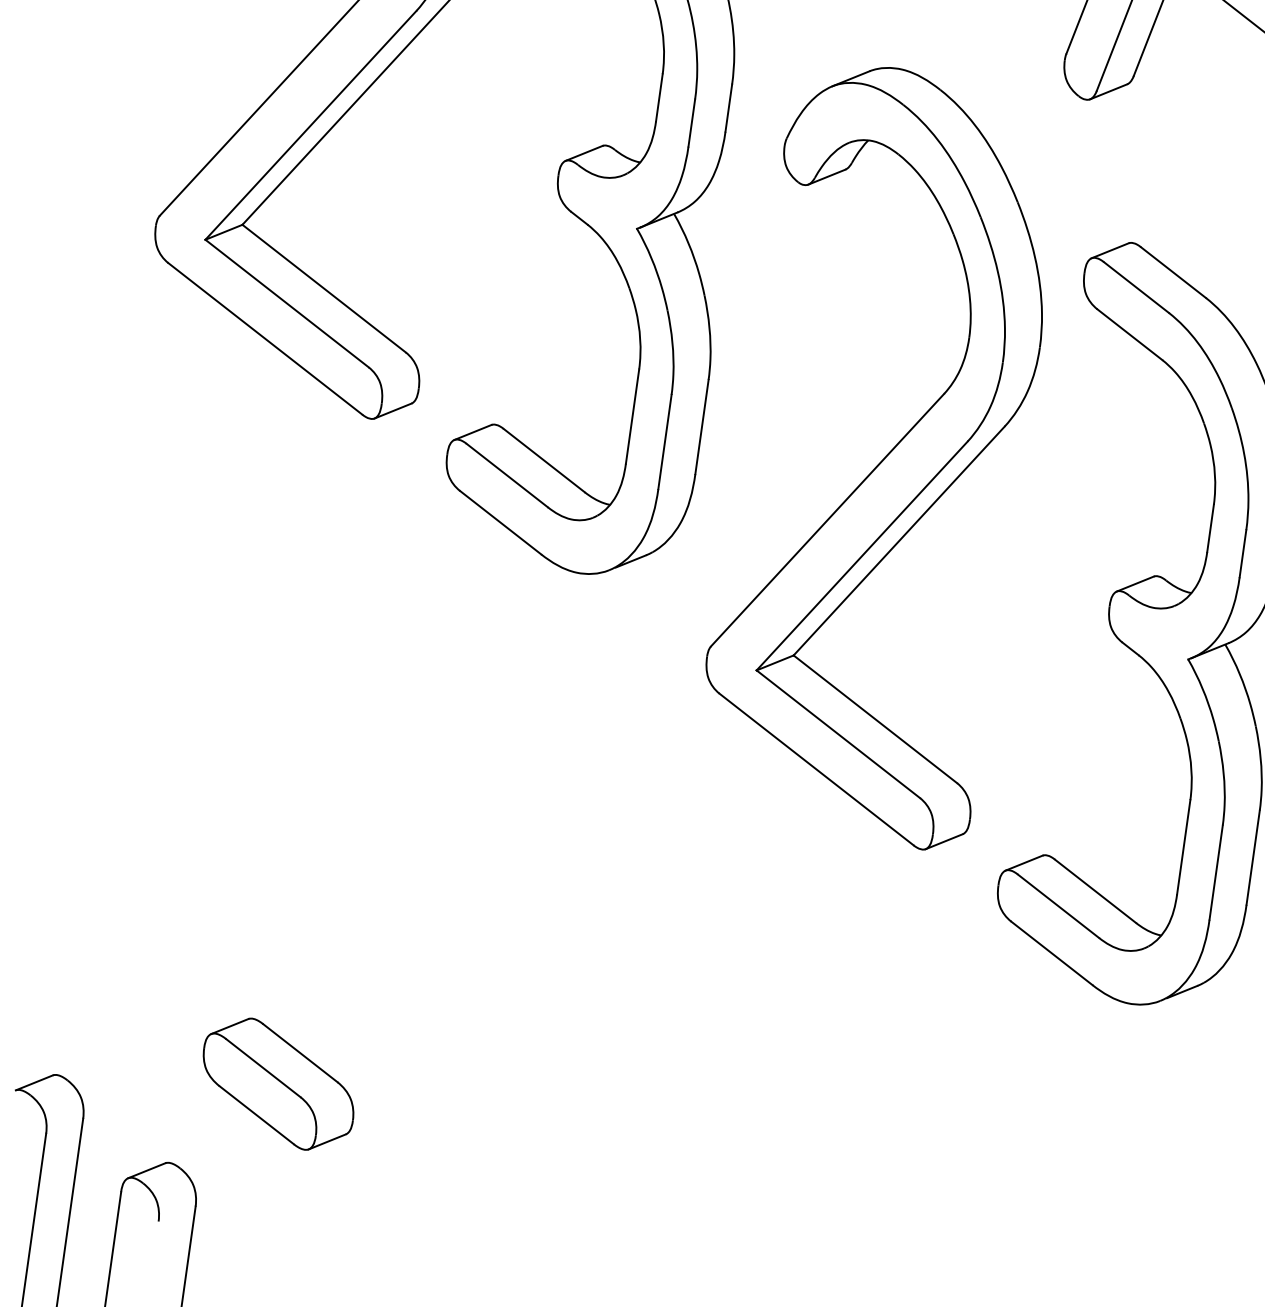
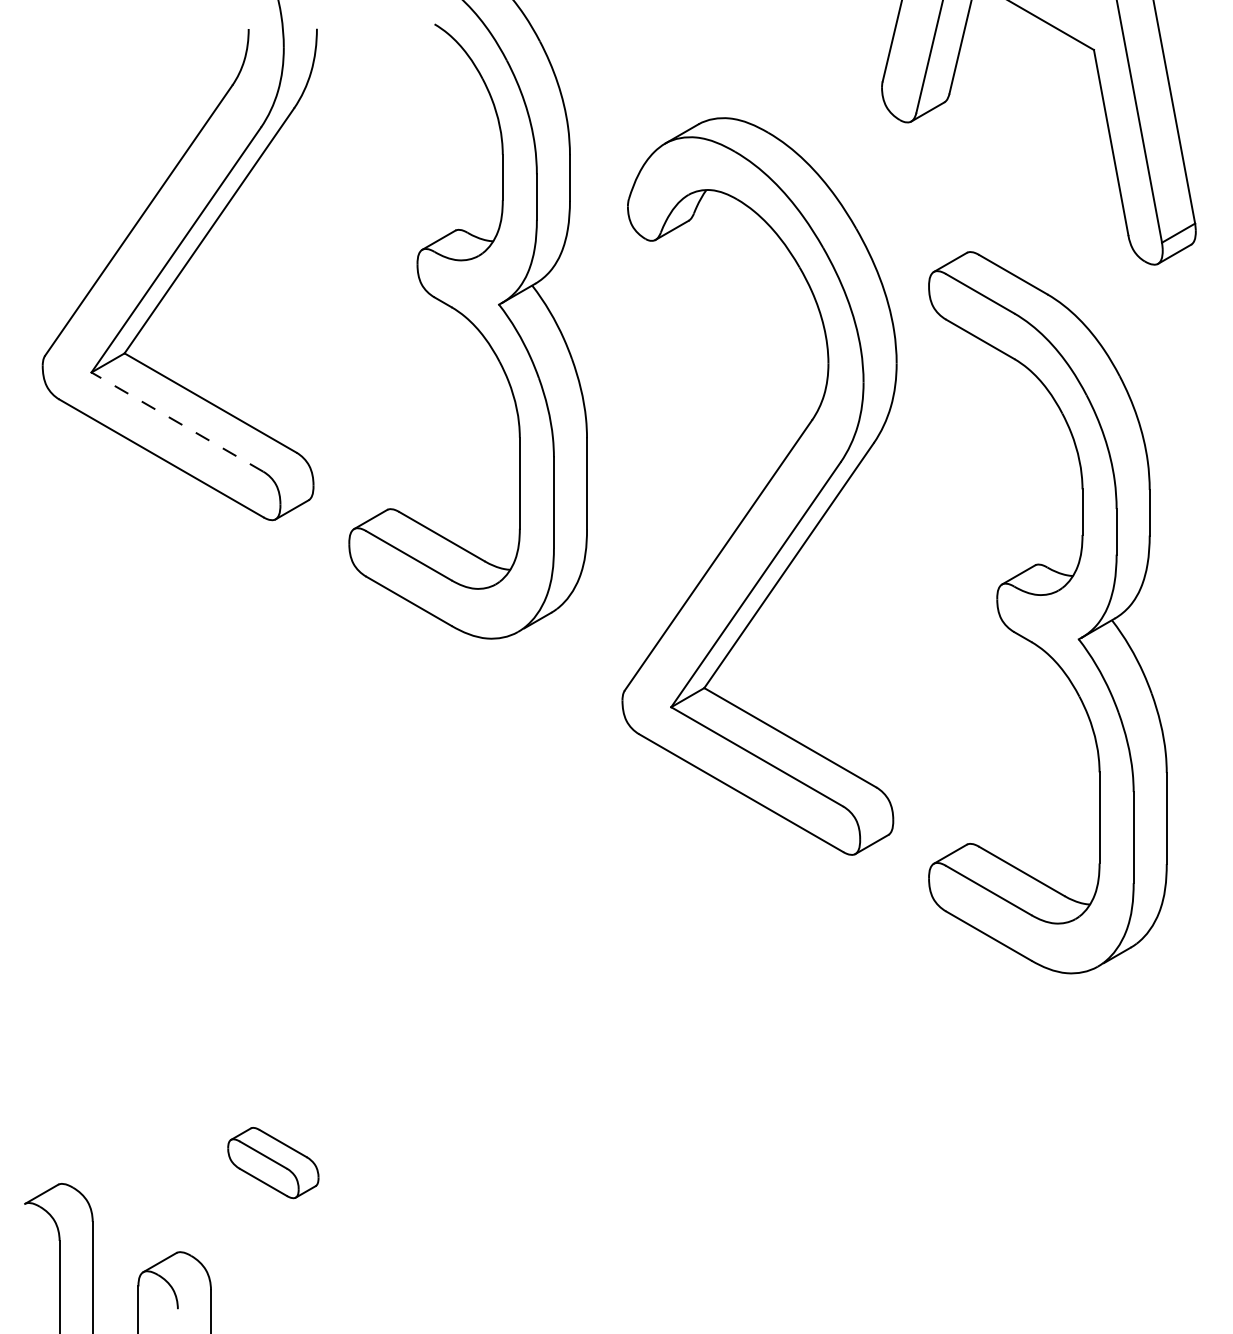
line: (287, 302) -> (177, 421), solid -> dashed
part: (278, 1083) -> (273, 1162), size x0.6

